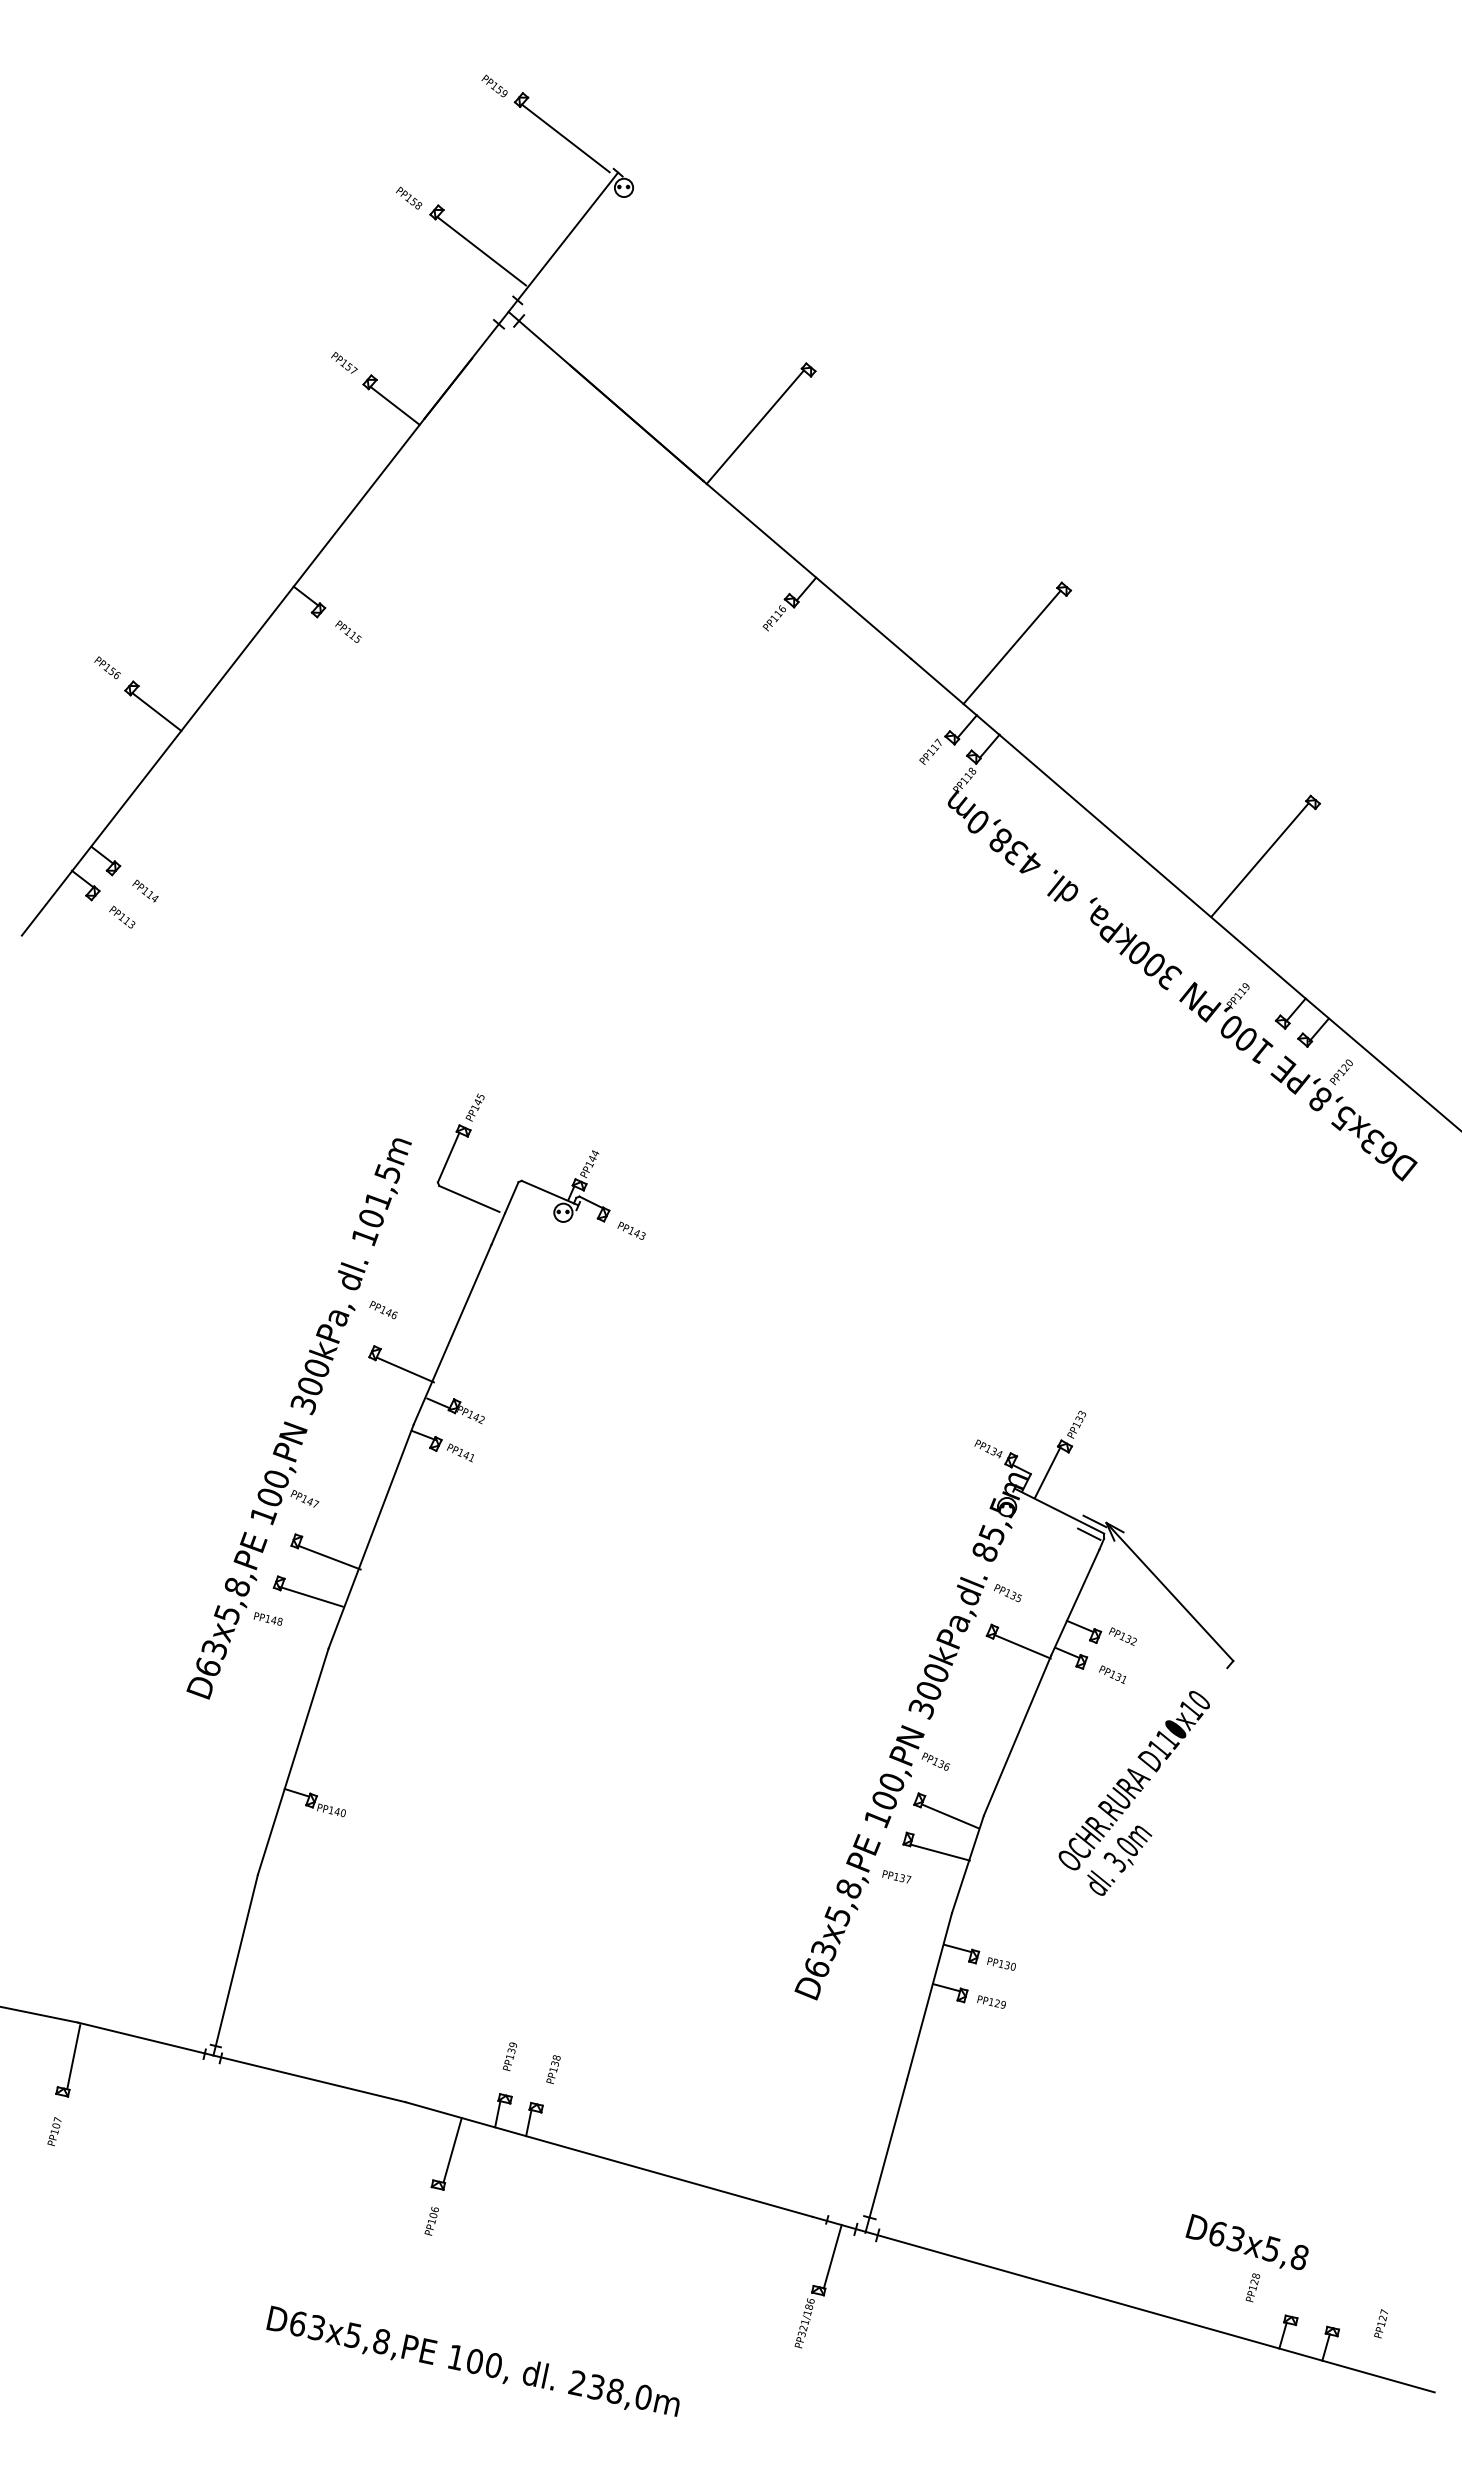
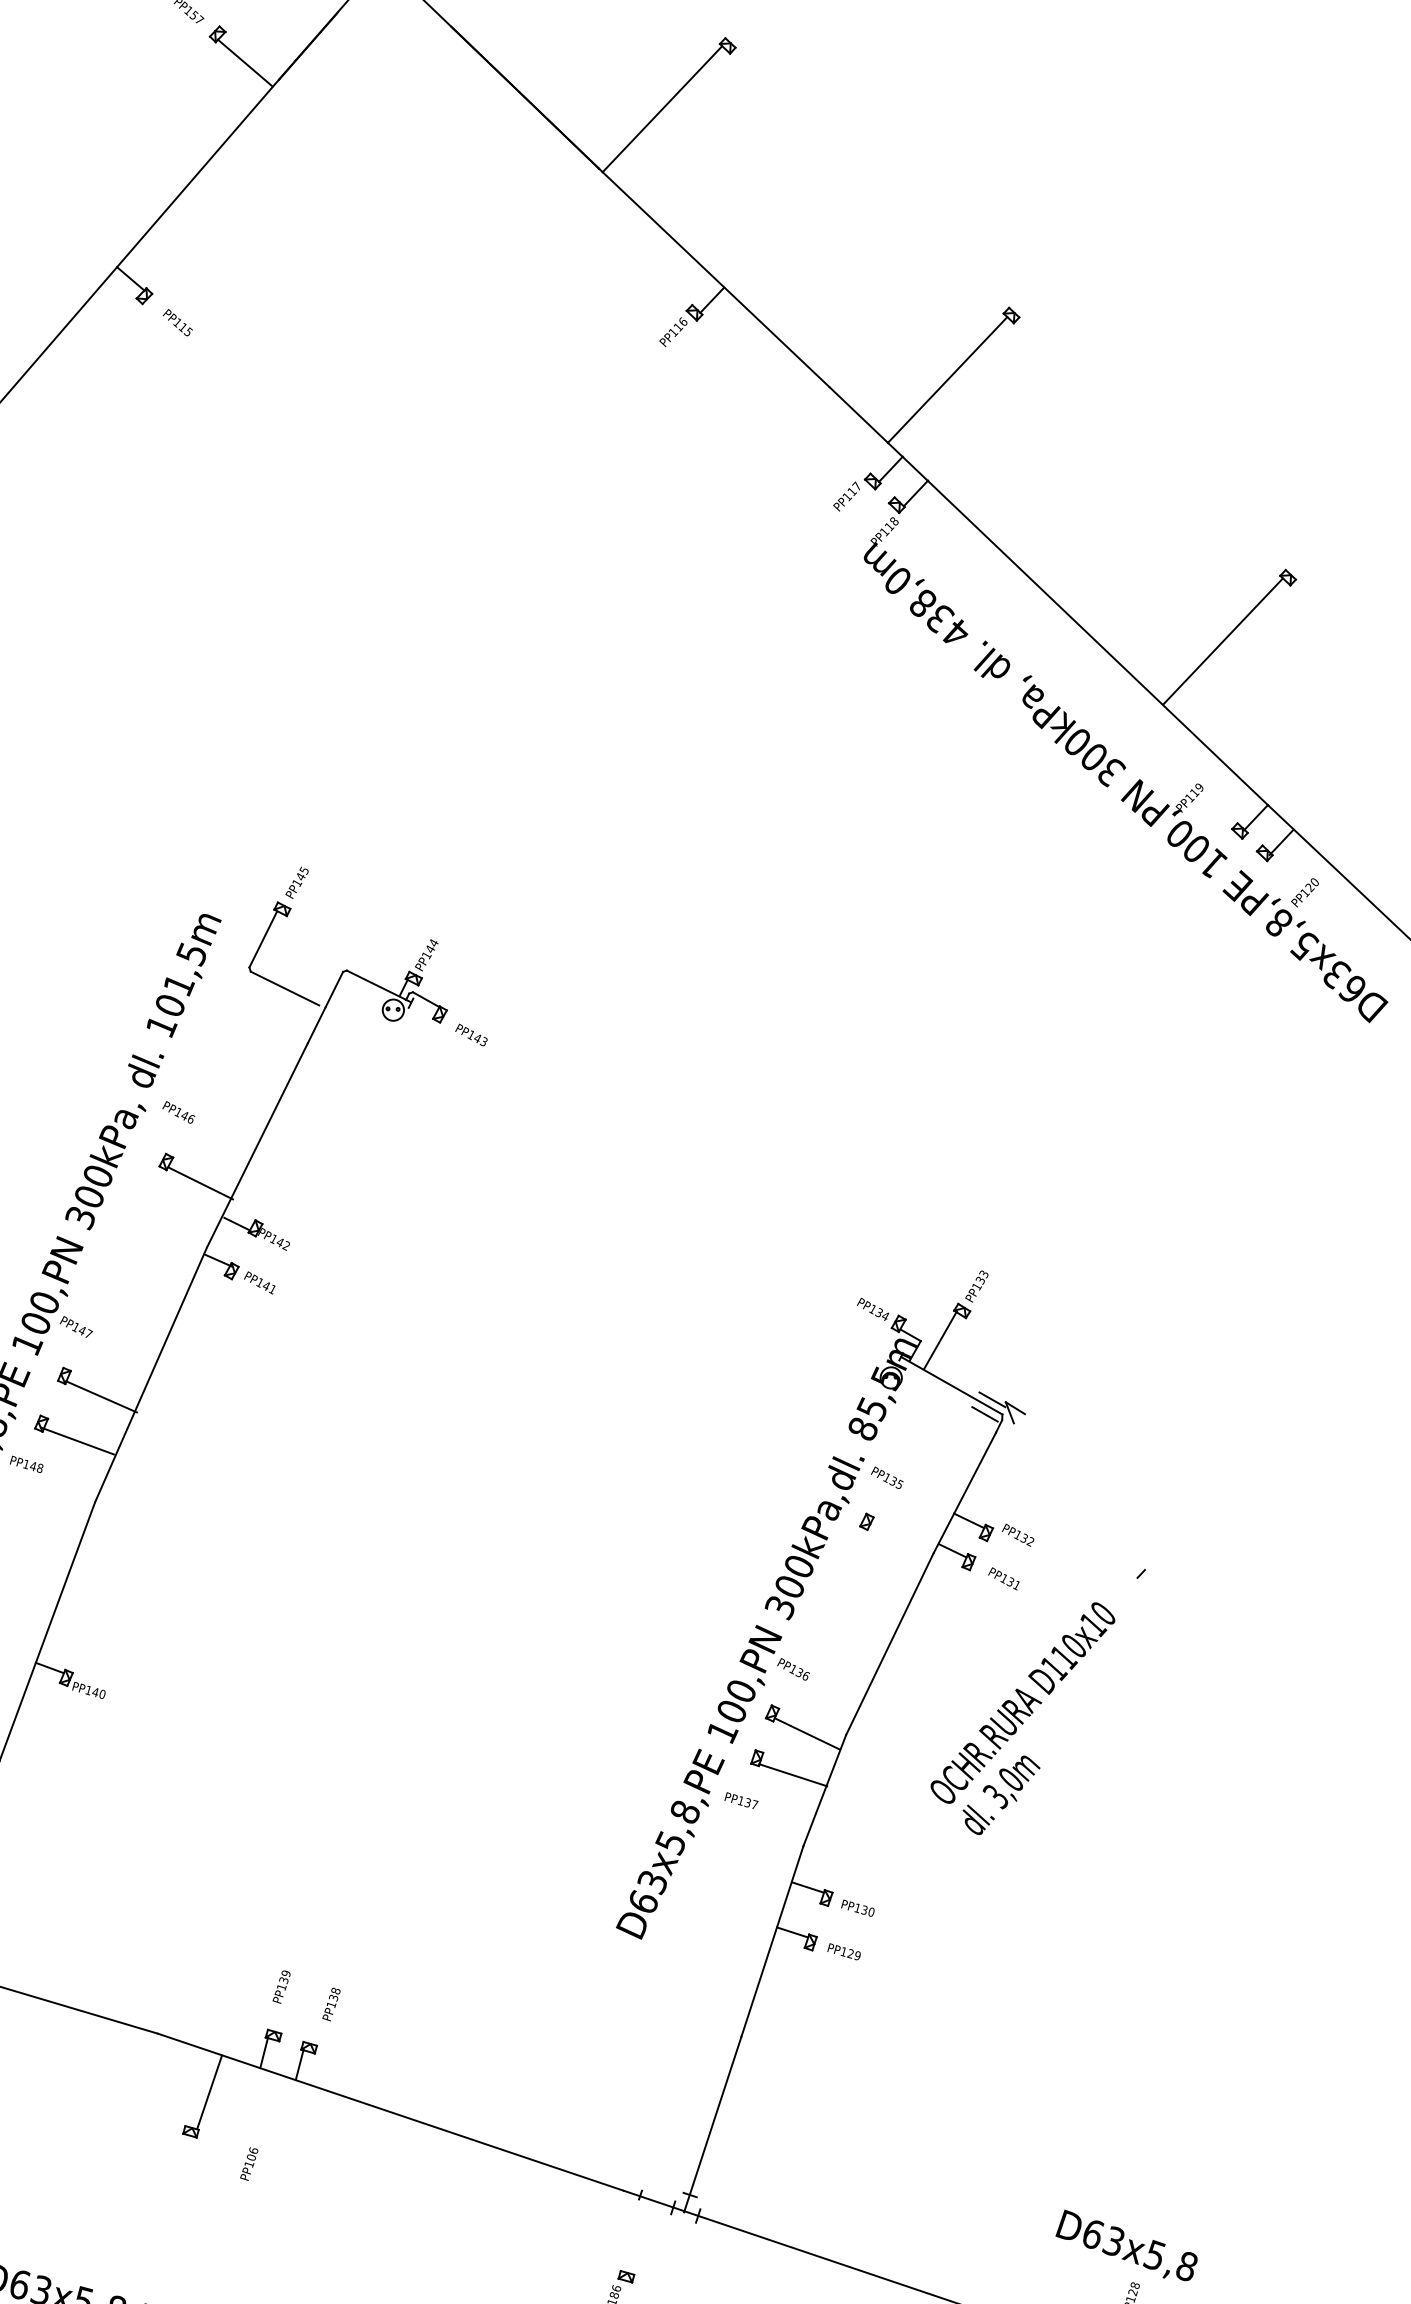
line: (1169, 1591) -> (1074, 1485), removed
line: (1022, 1646) -> (900, 1540), removed
text: (431, 2220) -> (248, 2163), moved
line: (832, 2256) -> (644, 2237), removed

